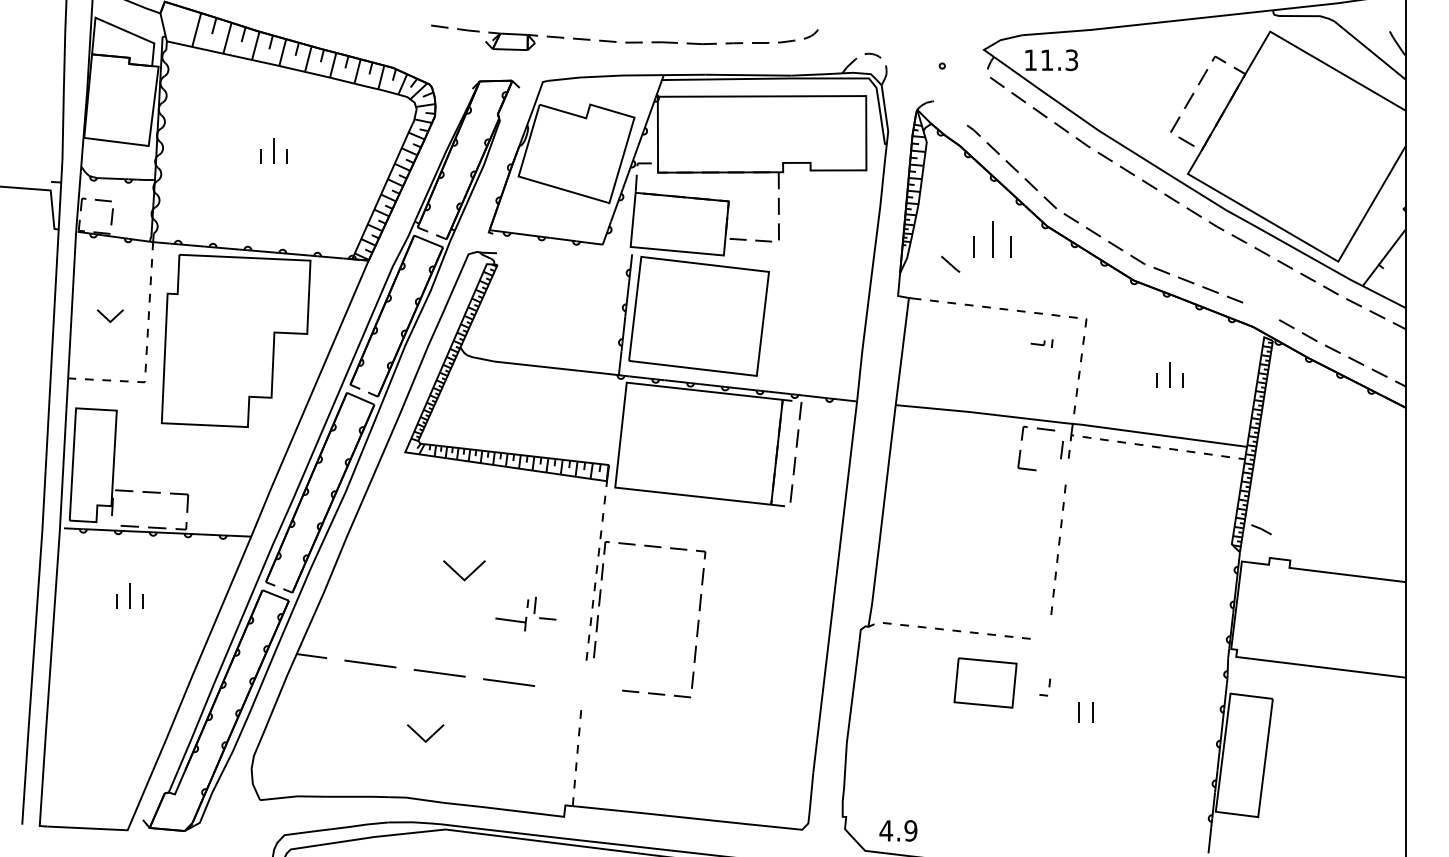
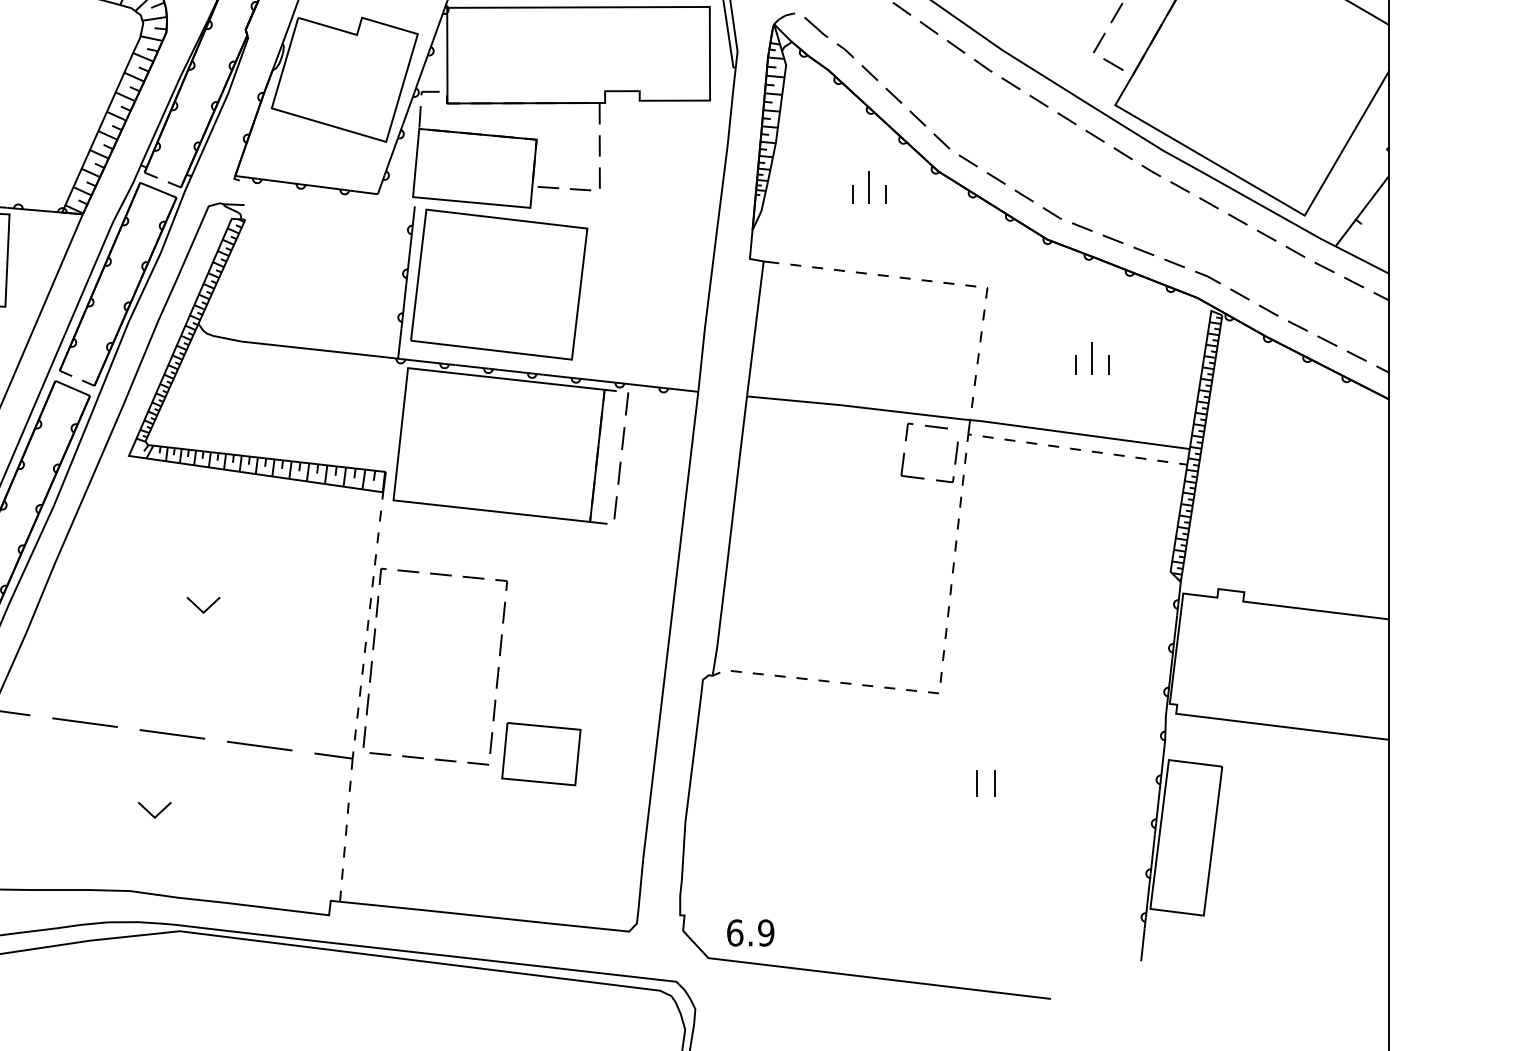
part: (992, 239) -> (868, 187), size x0.71
line: (950, 264) -> (816, 27), moved
part: (1041, 343) -> (949, 480), moved
line: (1261, 529) -> (1207, 277), moved
part: (464, 570) -> (203, 604), size x0.62
part: (525, 613) -> (352, 747), moved
part: (985, 682) -> (541, 753), moved
part: (1045, 687) -> (935, 682), moved
part: (425, 733) -> (154, 810), size x0.71
text: (886, 830) -> (735, 932), 4.9 -> 6.9

